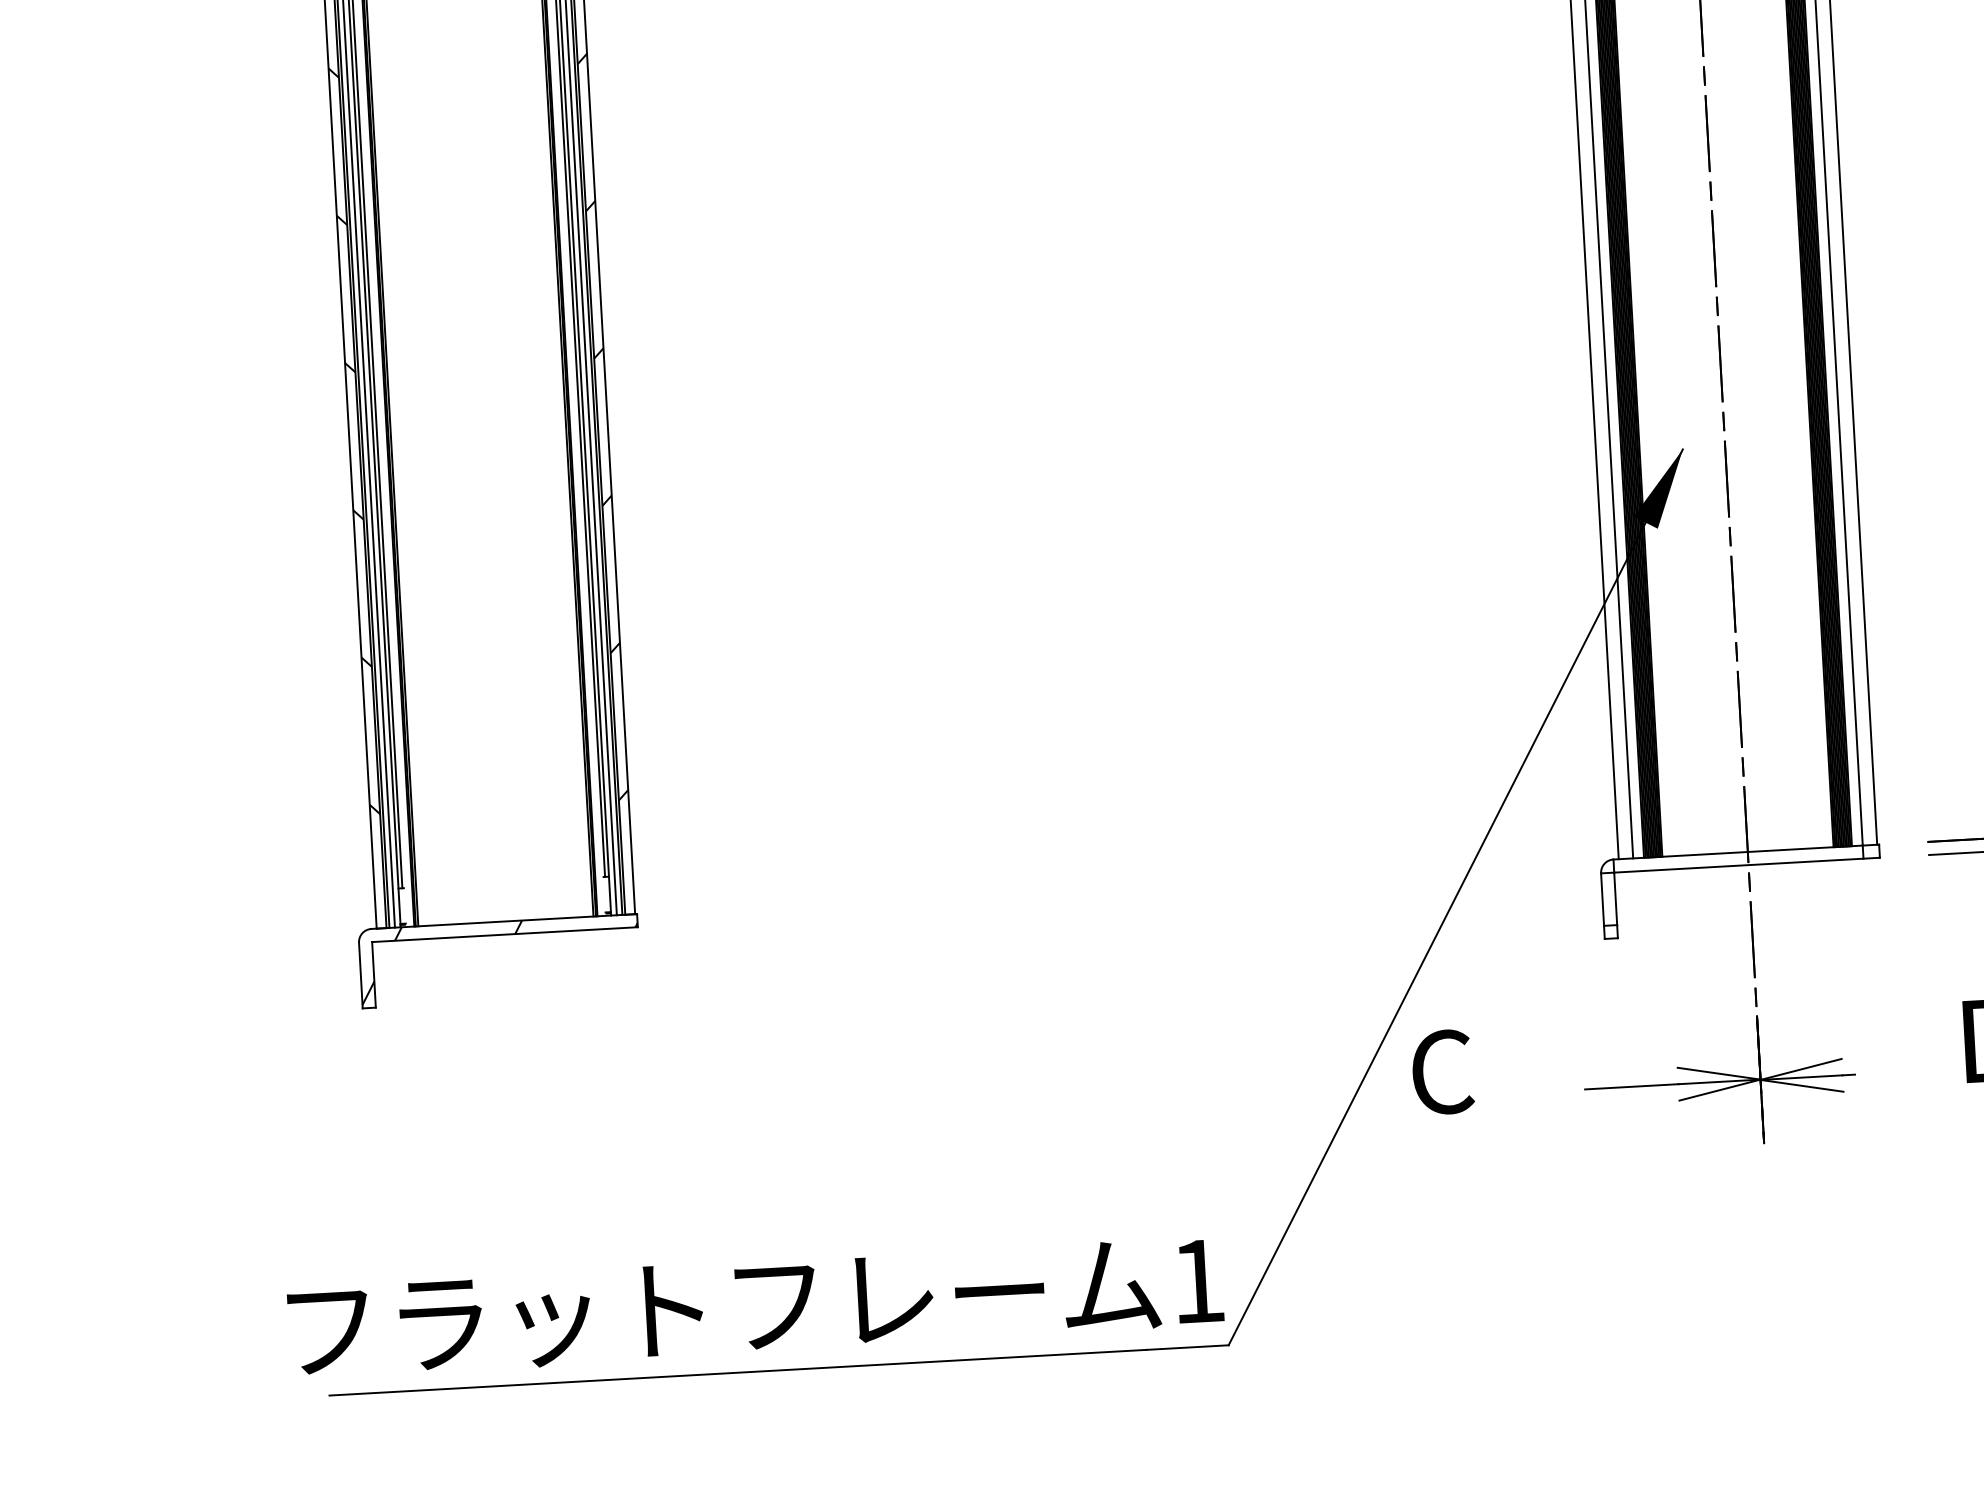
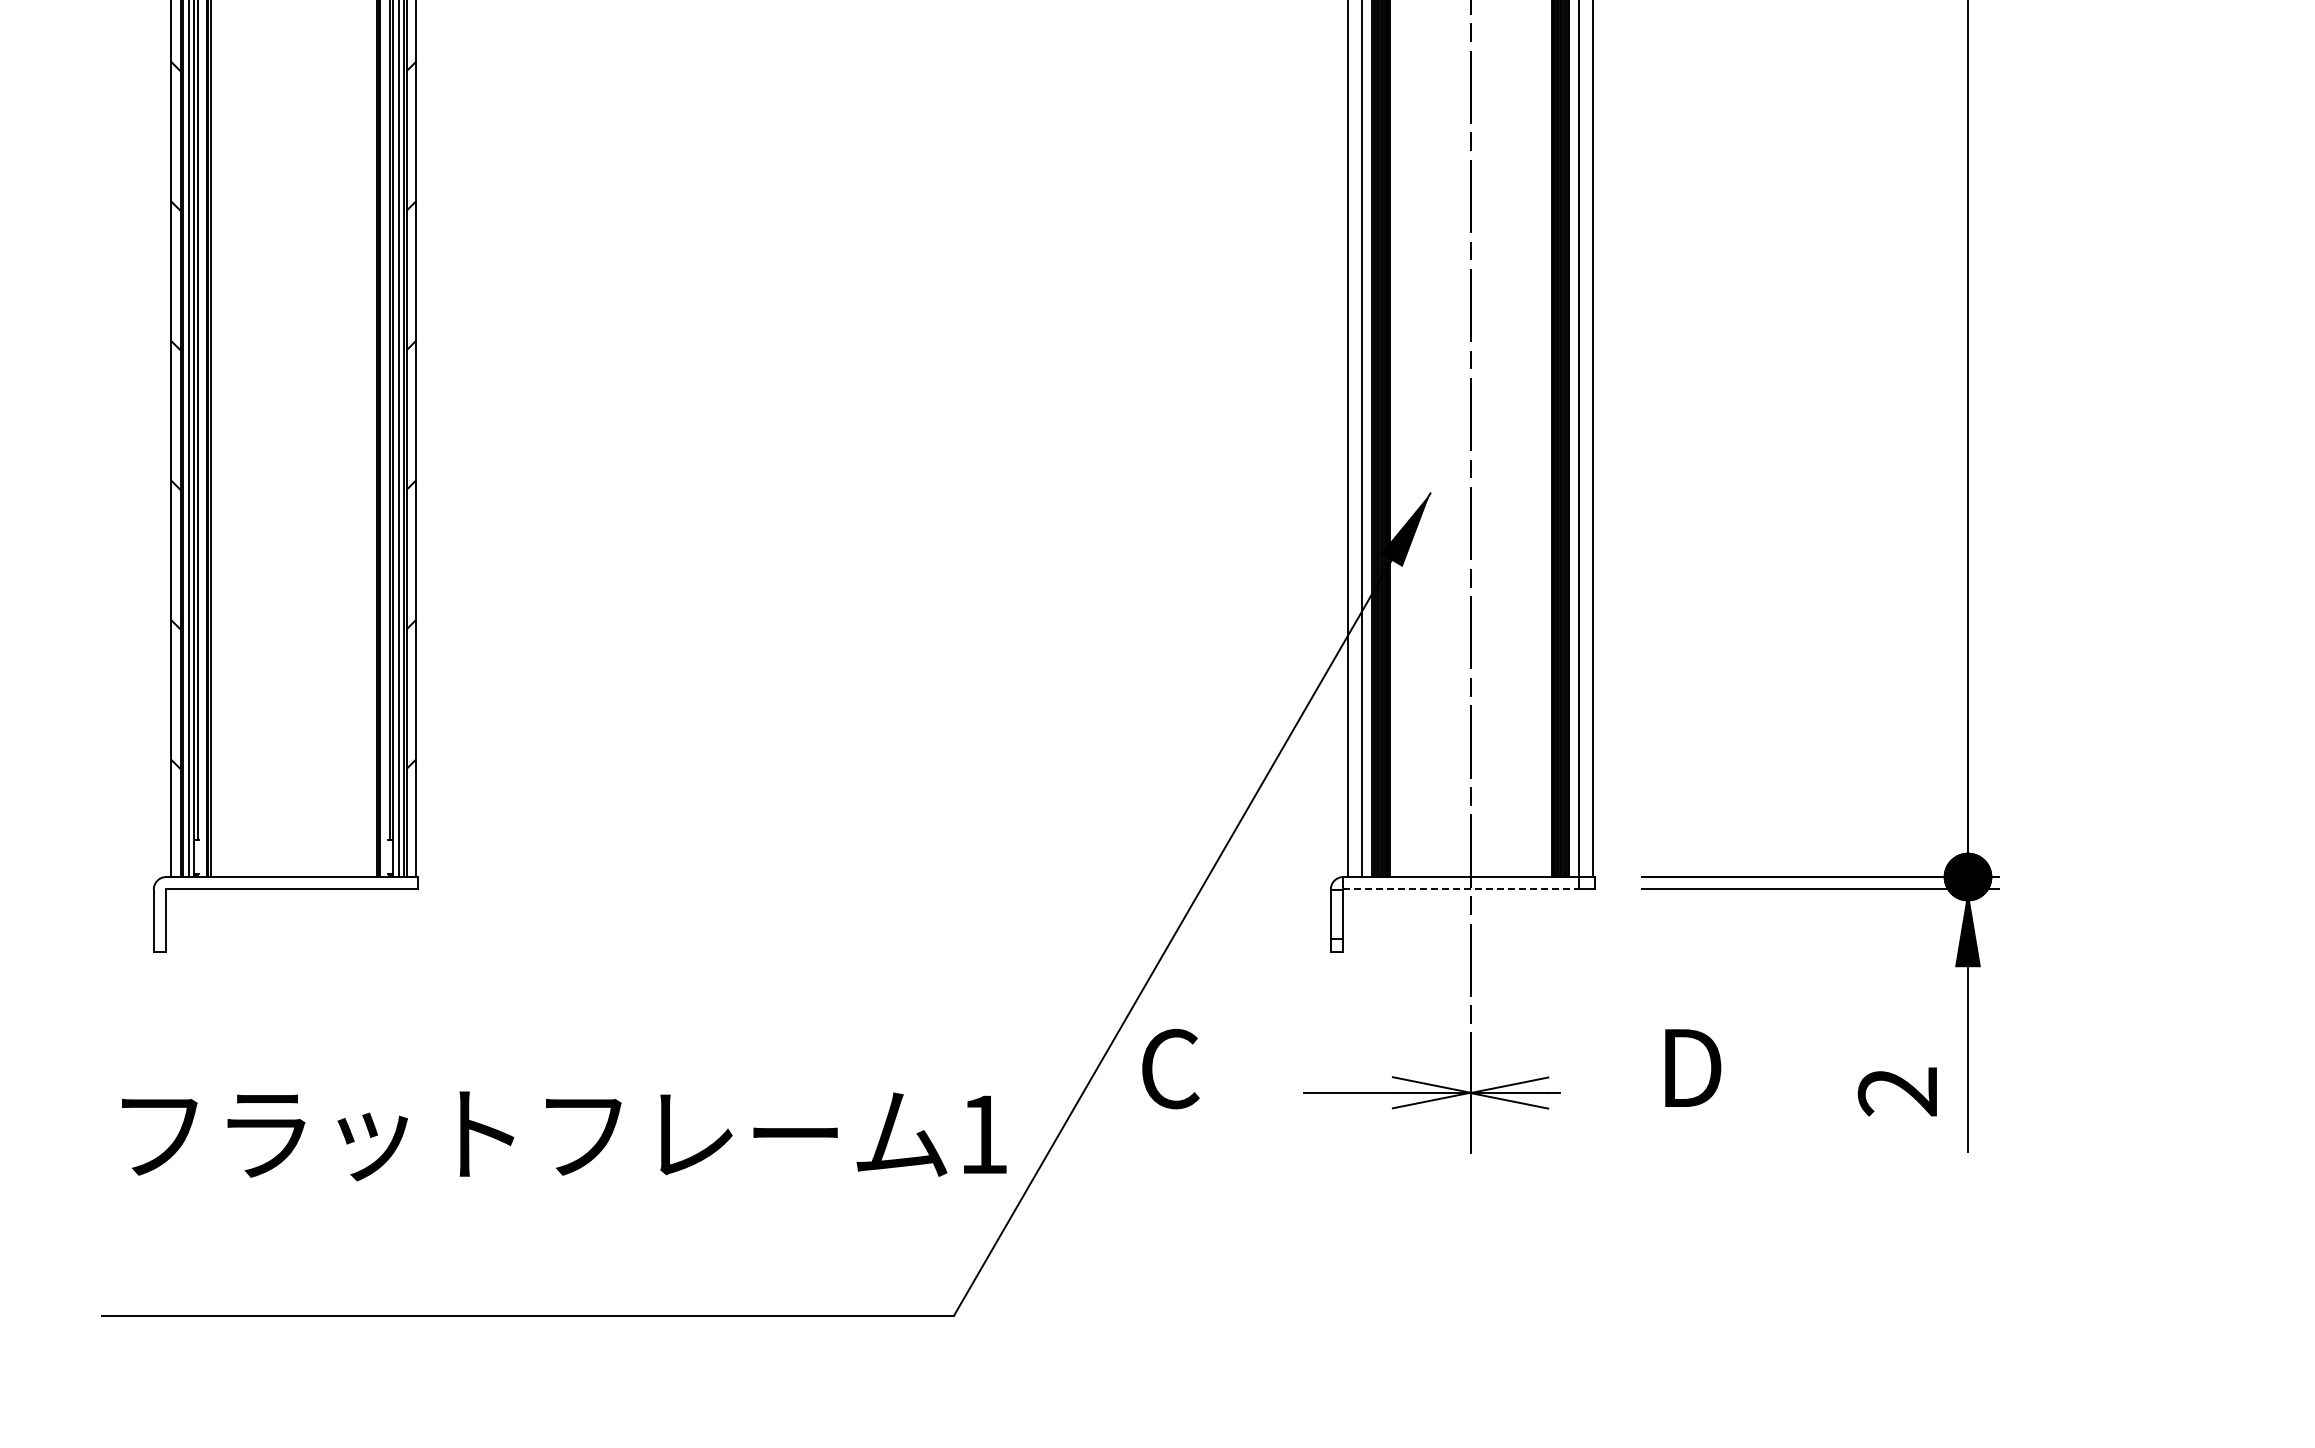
line: (1738, 865) -> (1461, 889), solid -> dashed
hatch: (499, 959) -> (285, 912), removed
text: (755, 1308) -> (564, 1136), moved

